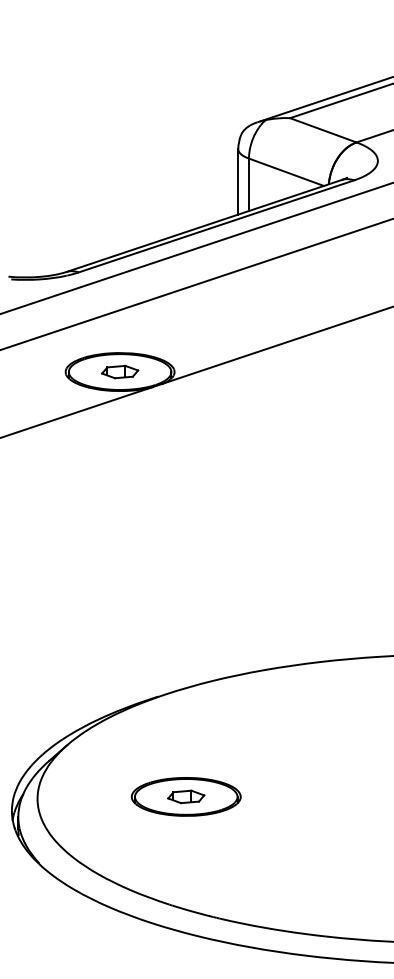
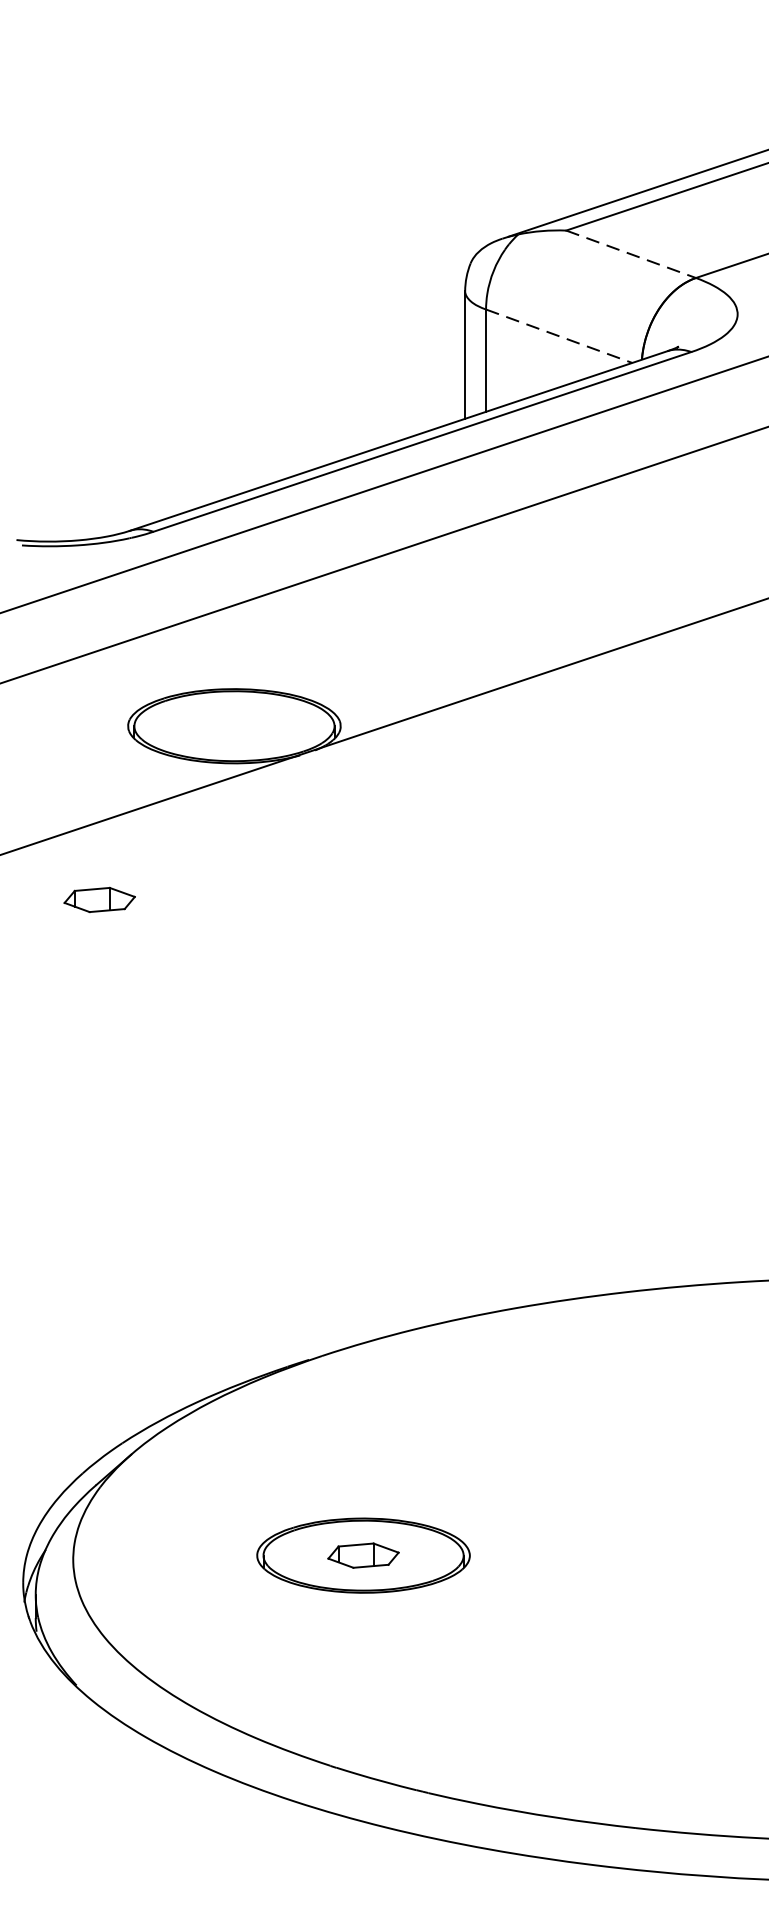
line: (323, 130) -> (631, 254), solid -> dashed
line: (286, 172) -> (559, 336), solid -> dashed
part: (120, 371) -> (100, 898), moved

